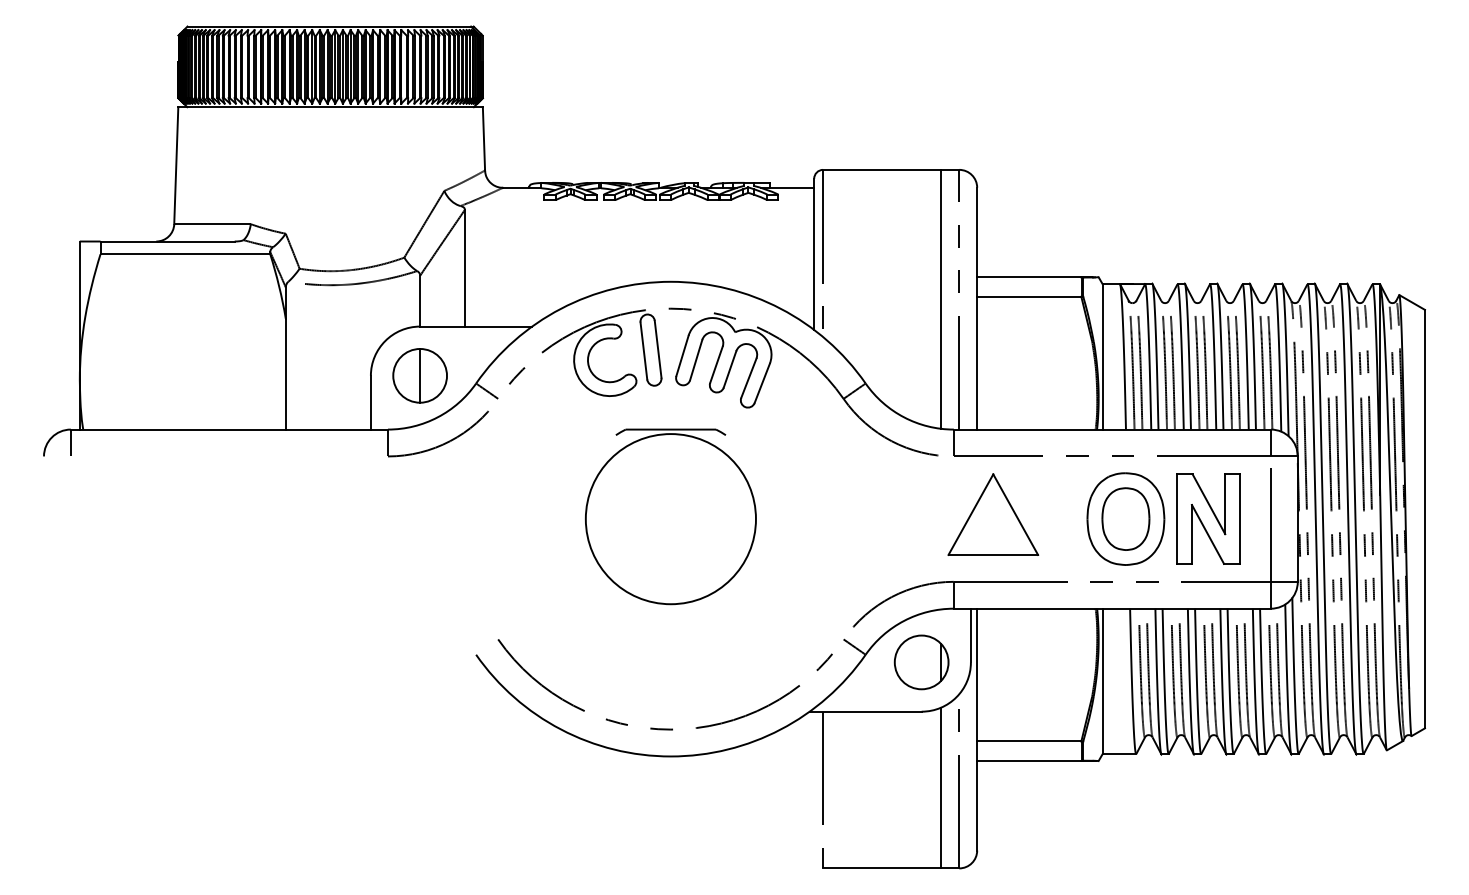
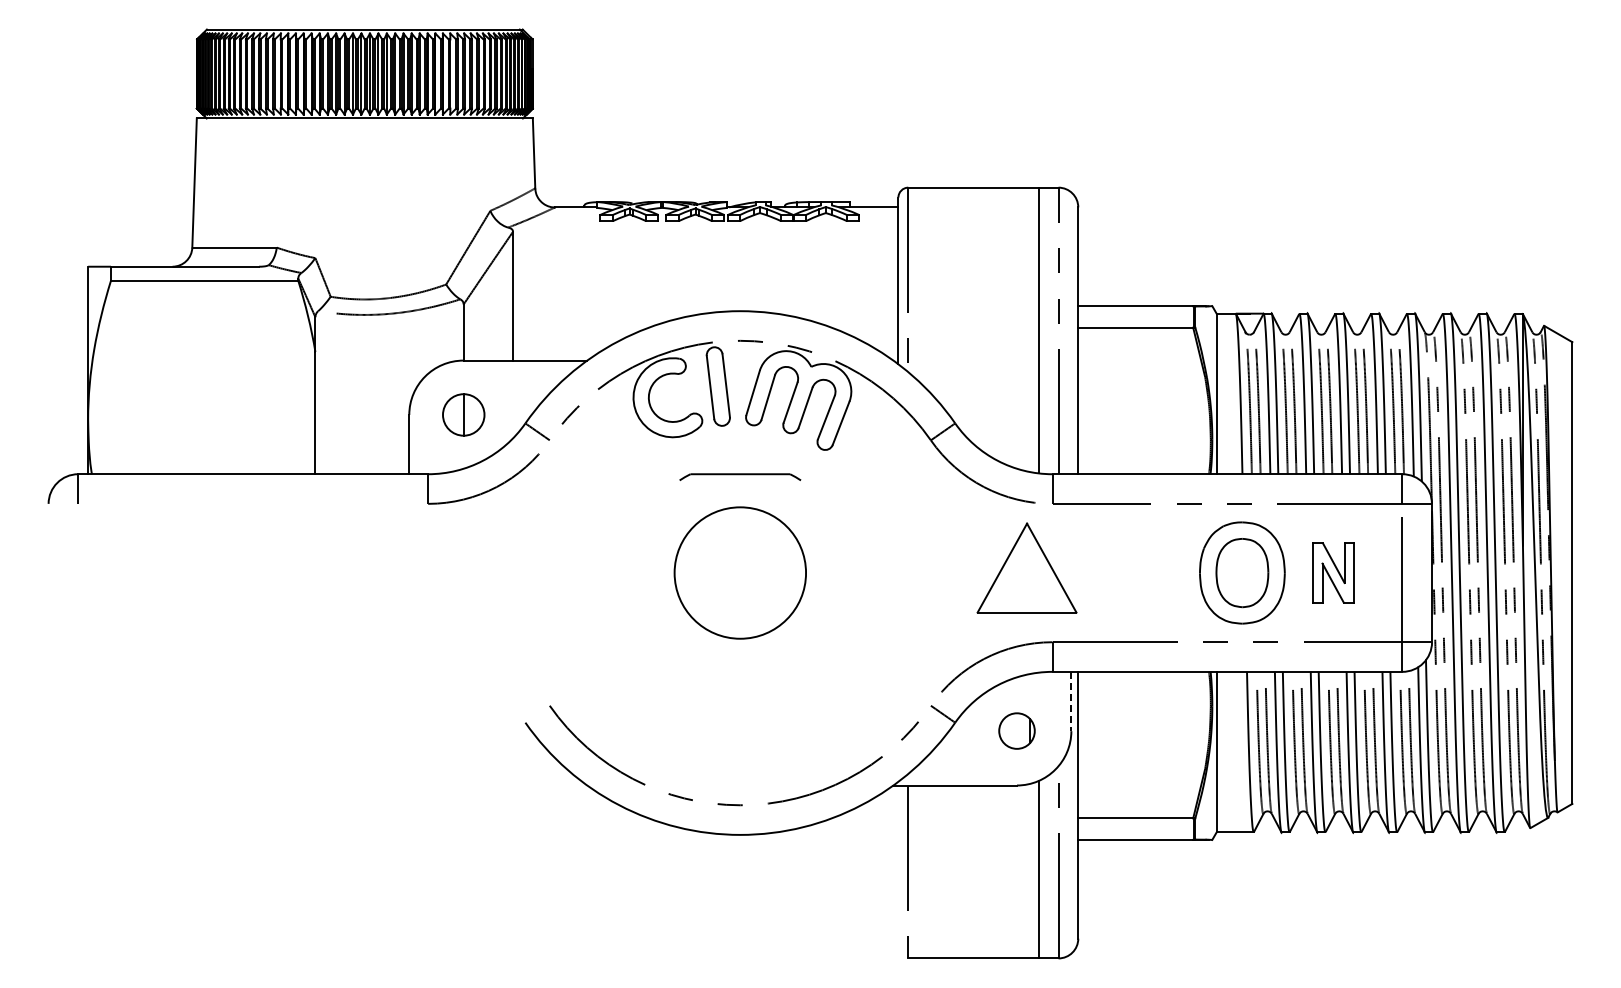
part: (420, 375) -> (463, 414), size x0.7
part: (992, 514) -> (1026, 567), moved
circle: (671, 518) -> (740, 572), size x0.7
part: (1208, 518) -> (1333, 572), size x0.6
line: (971, 635) -> (1071, 701), solid -> dashed
part: (921, 661) -> (1016, 730), size x0.6

